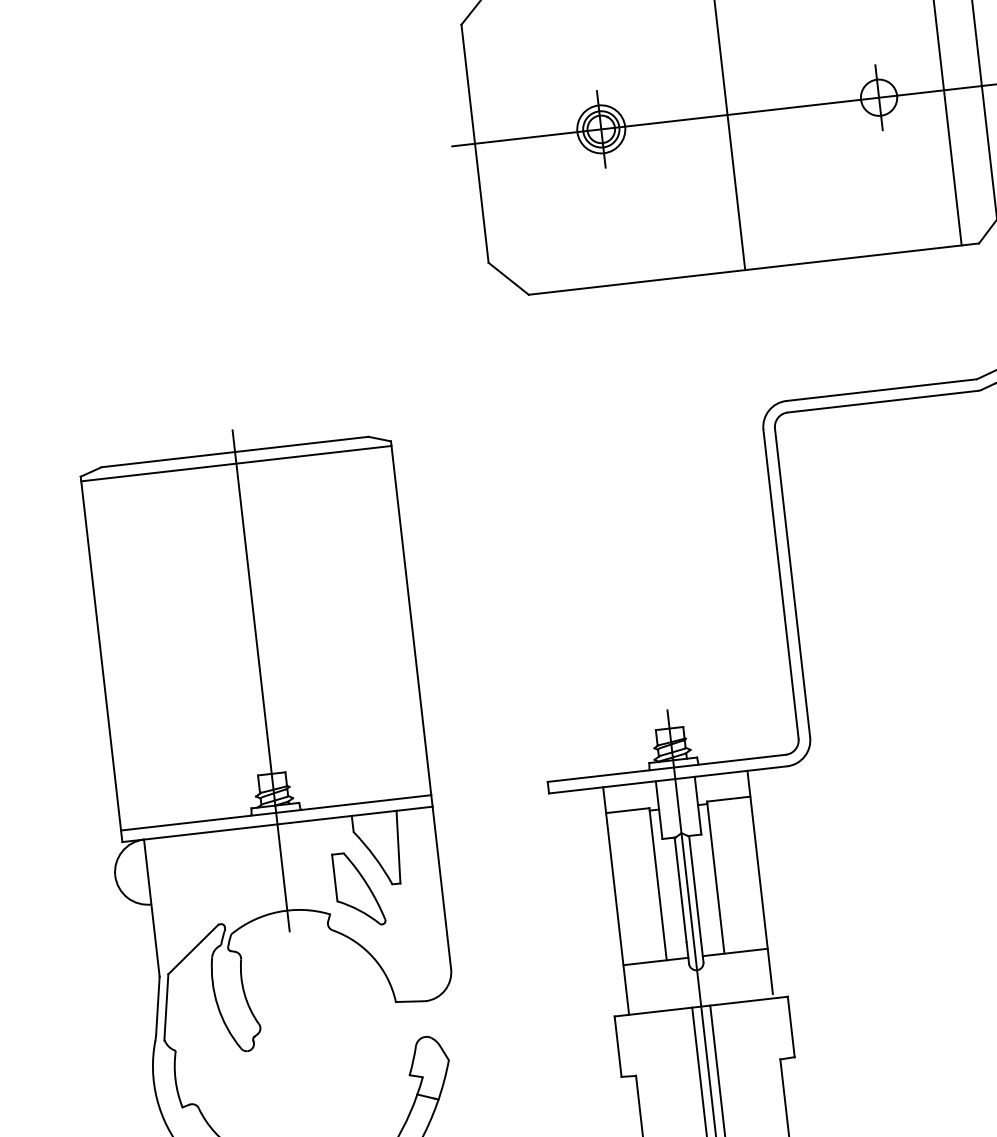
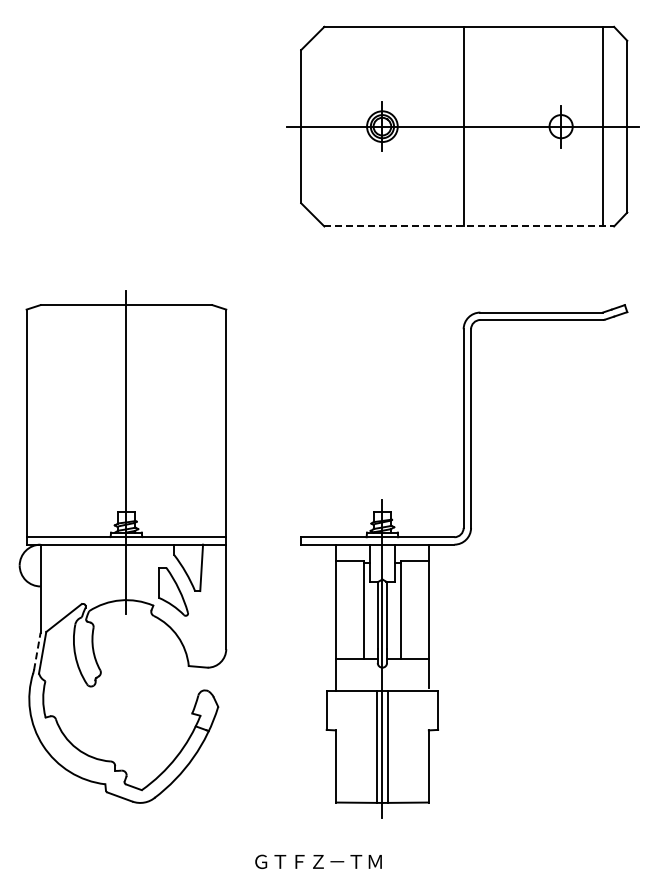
line: (754, 269) -> (469, 226), solid -> dashed
line: (236, 463) -> (126, 312), removed
line: (158, 1006) -> (37, 651), solid -> dashed

